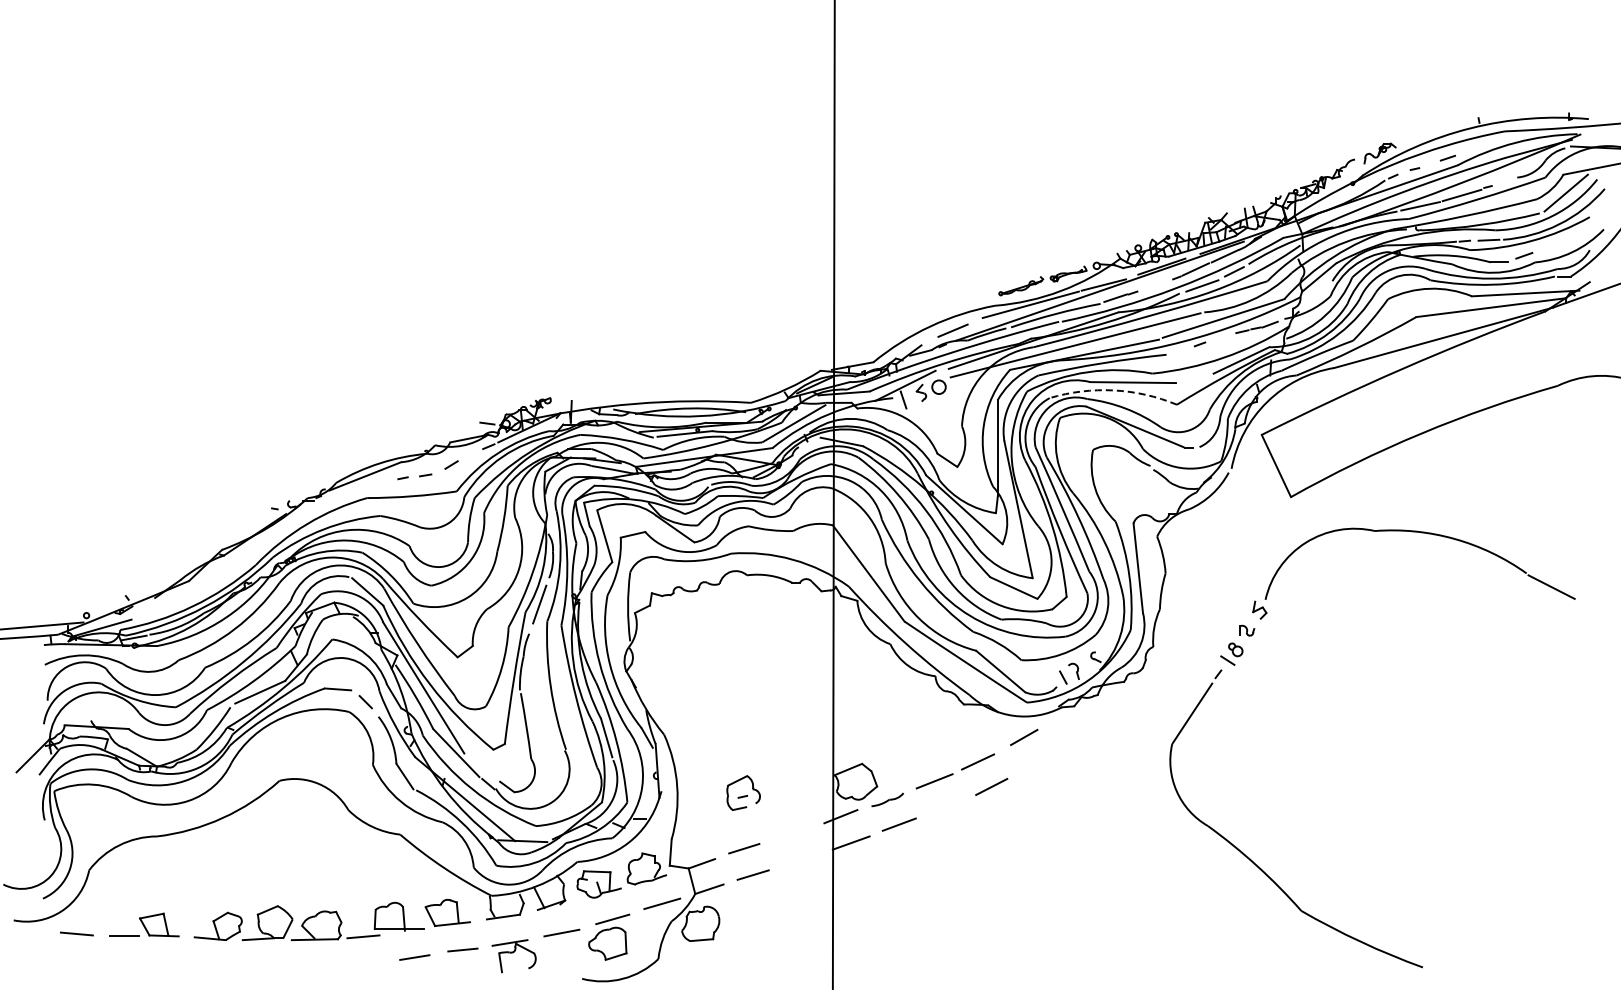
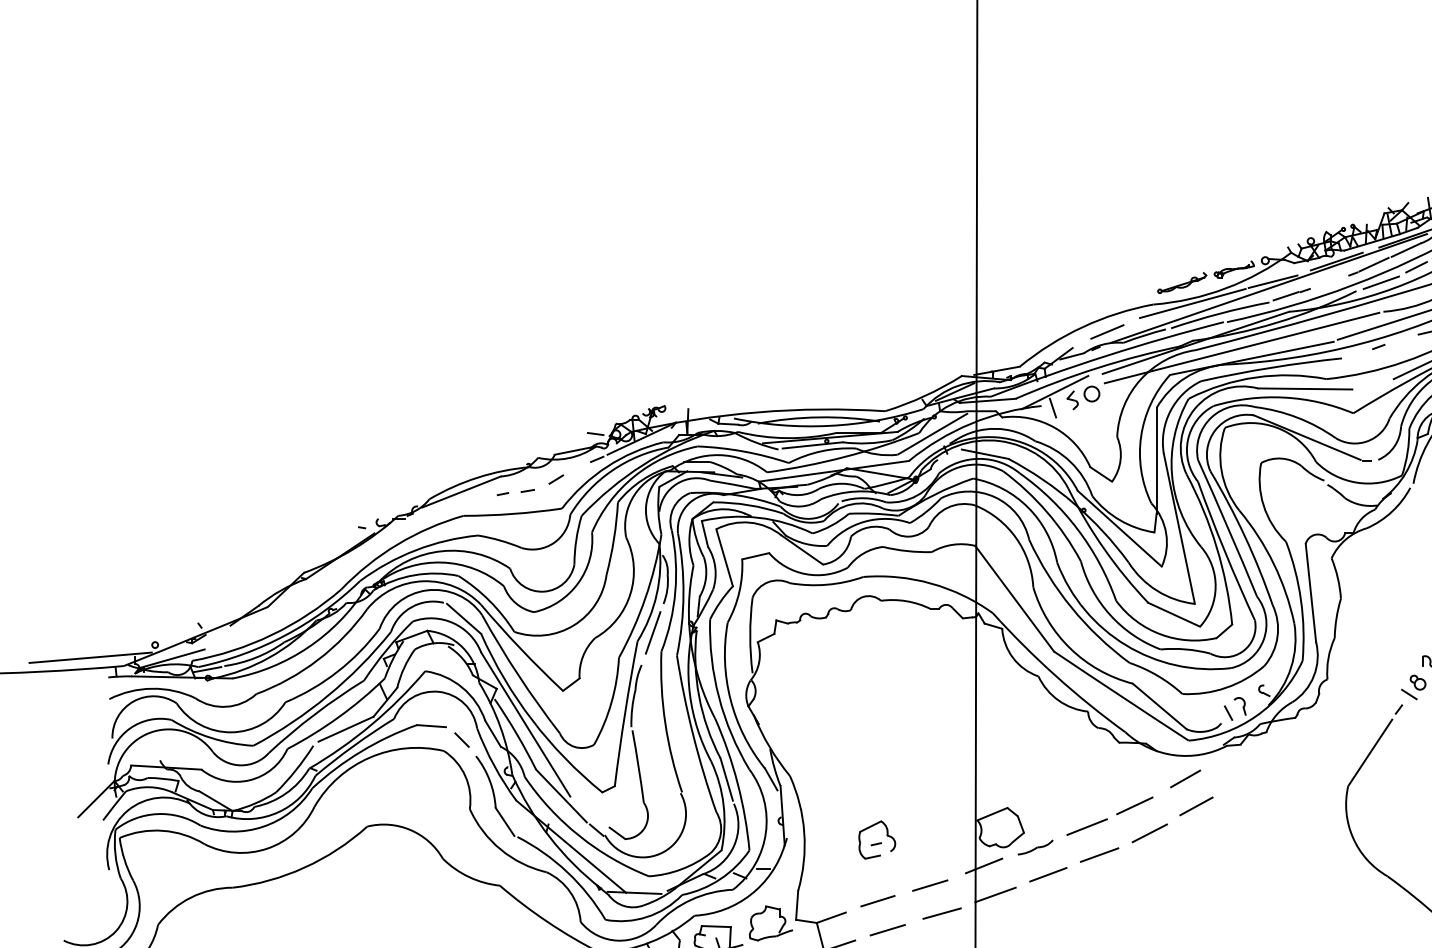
arc: (1113, 390) -> (1283, 397), dashed -> solid
line: (1033, 762) -> (1195, 806), added
line: (945, 806) -> (1099, 854), added
line: (791, 834) -> (929, 885), added
line: (802, 859) -> (941, 913), added

